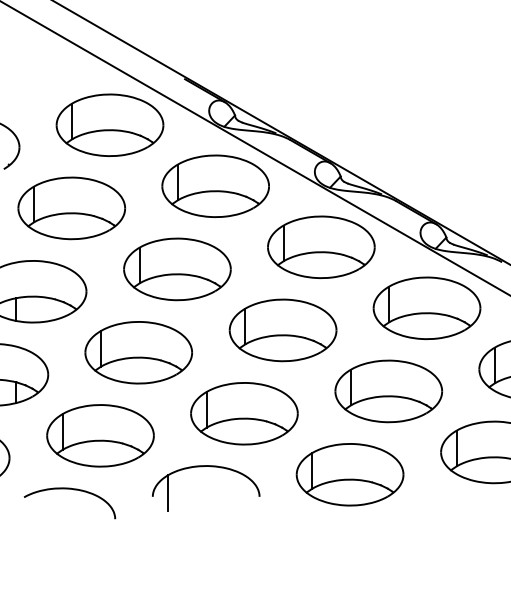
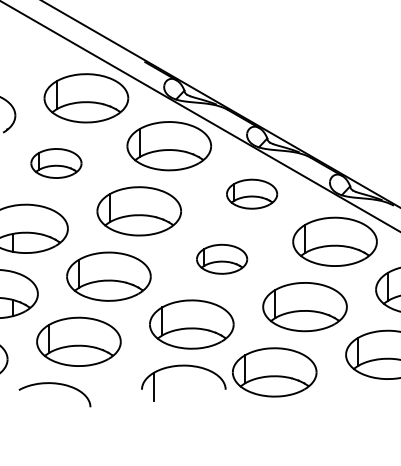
part: (71, 208) -> (56, 163), size x0.6
part: (320, 247) -> (251, 194), size x0.6
part: (282, 330) -> (221, 259), size x0.6
part: (205, 467) -> (183, 366), moved

